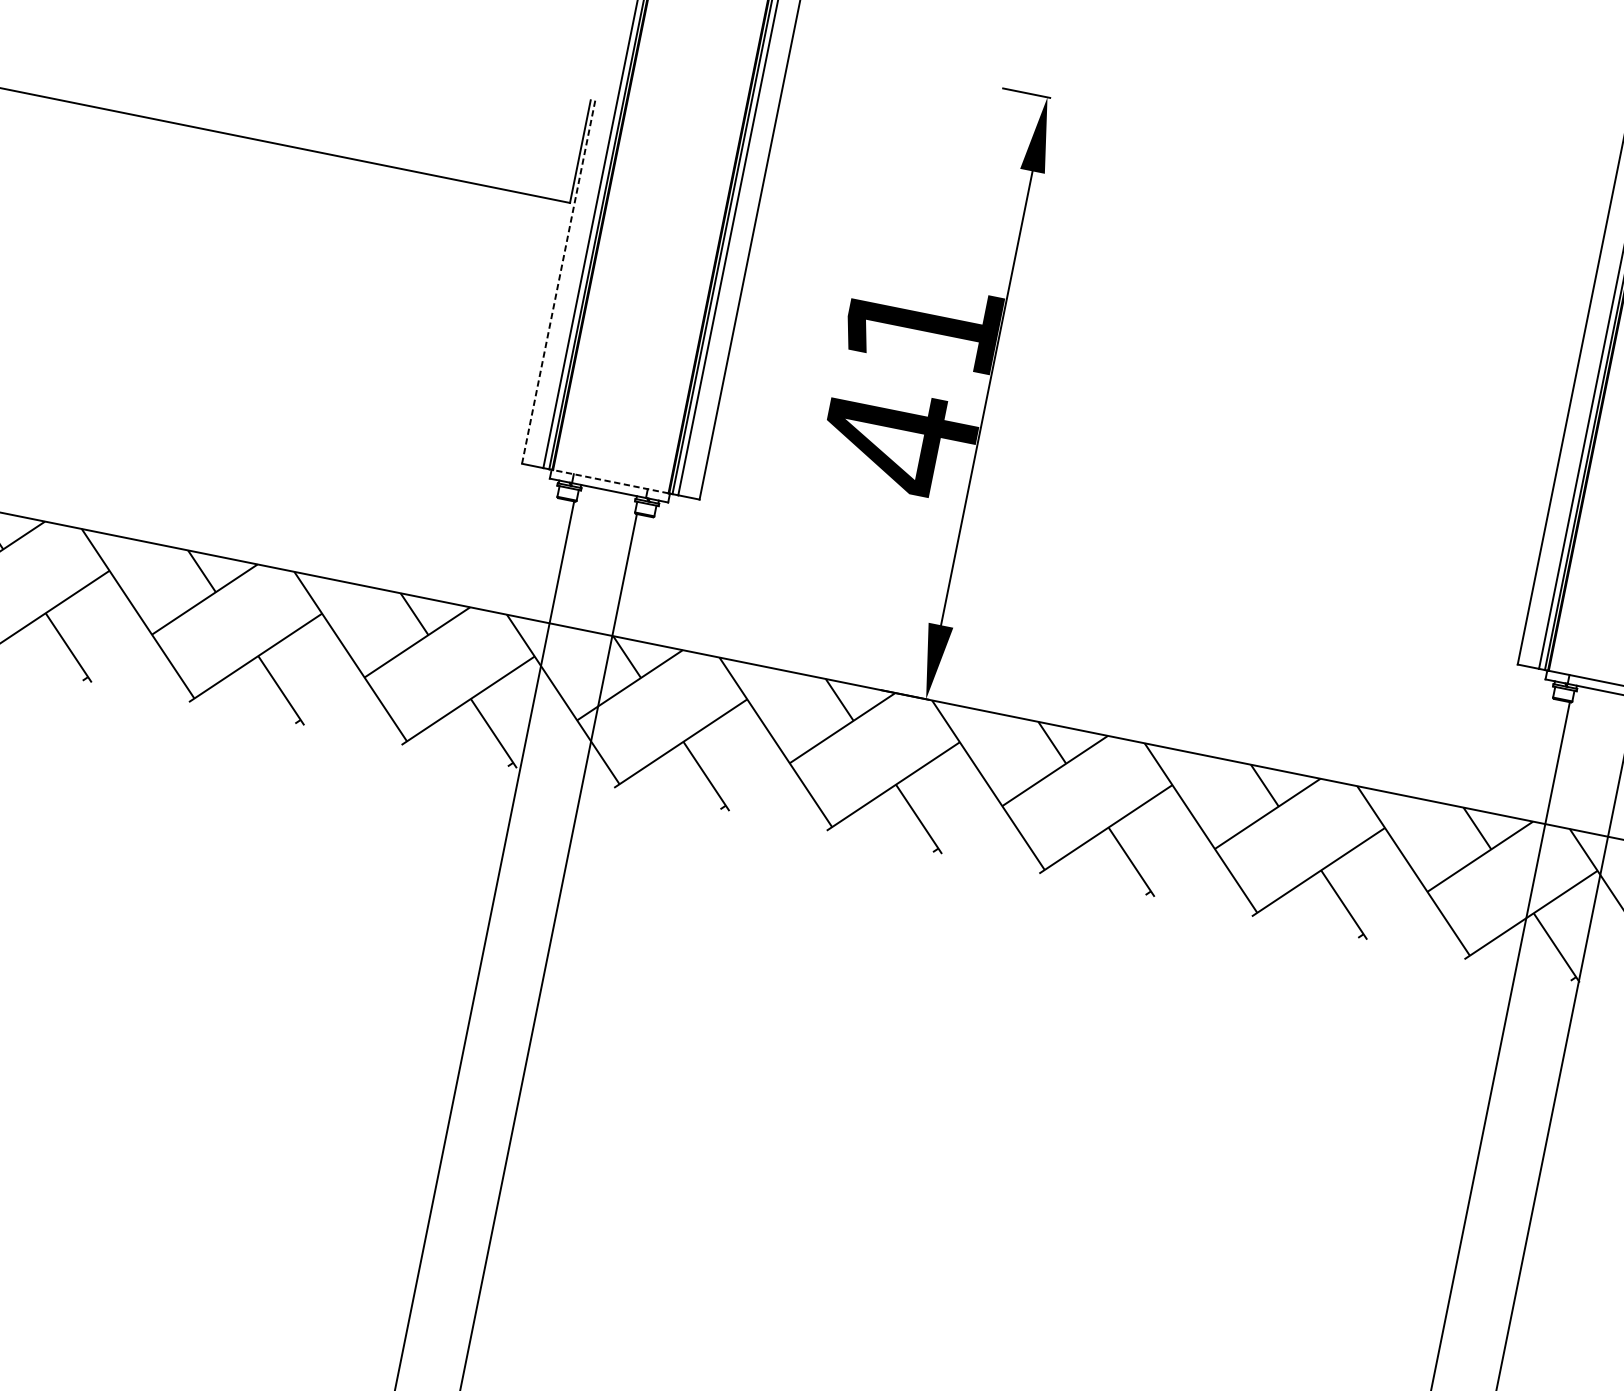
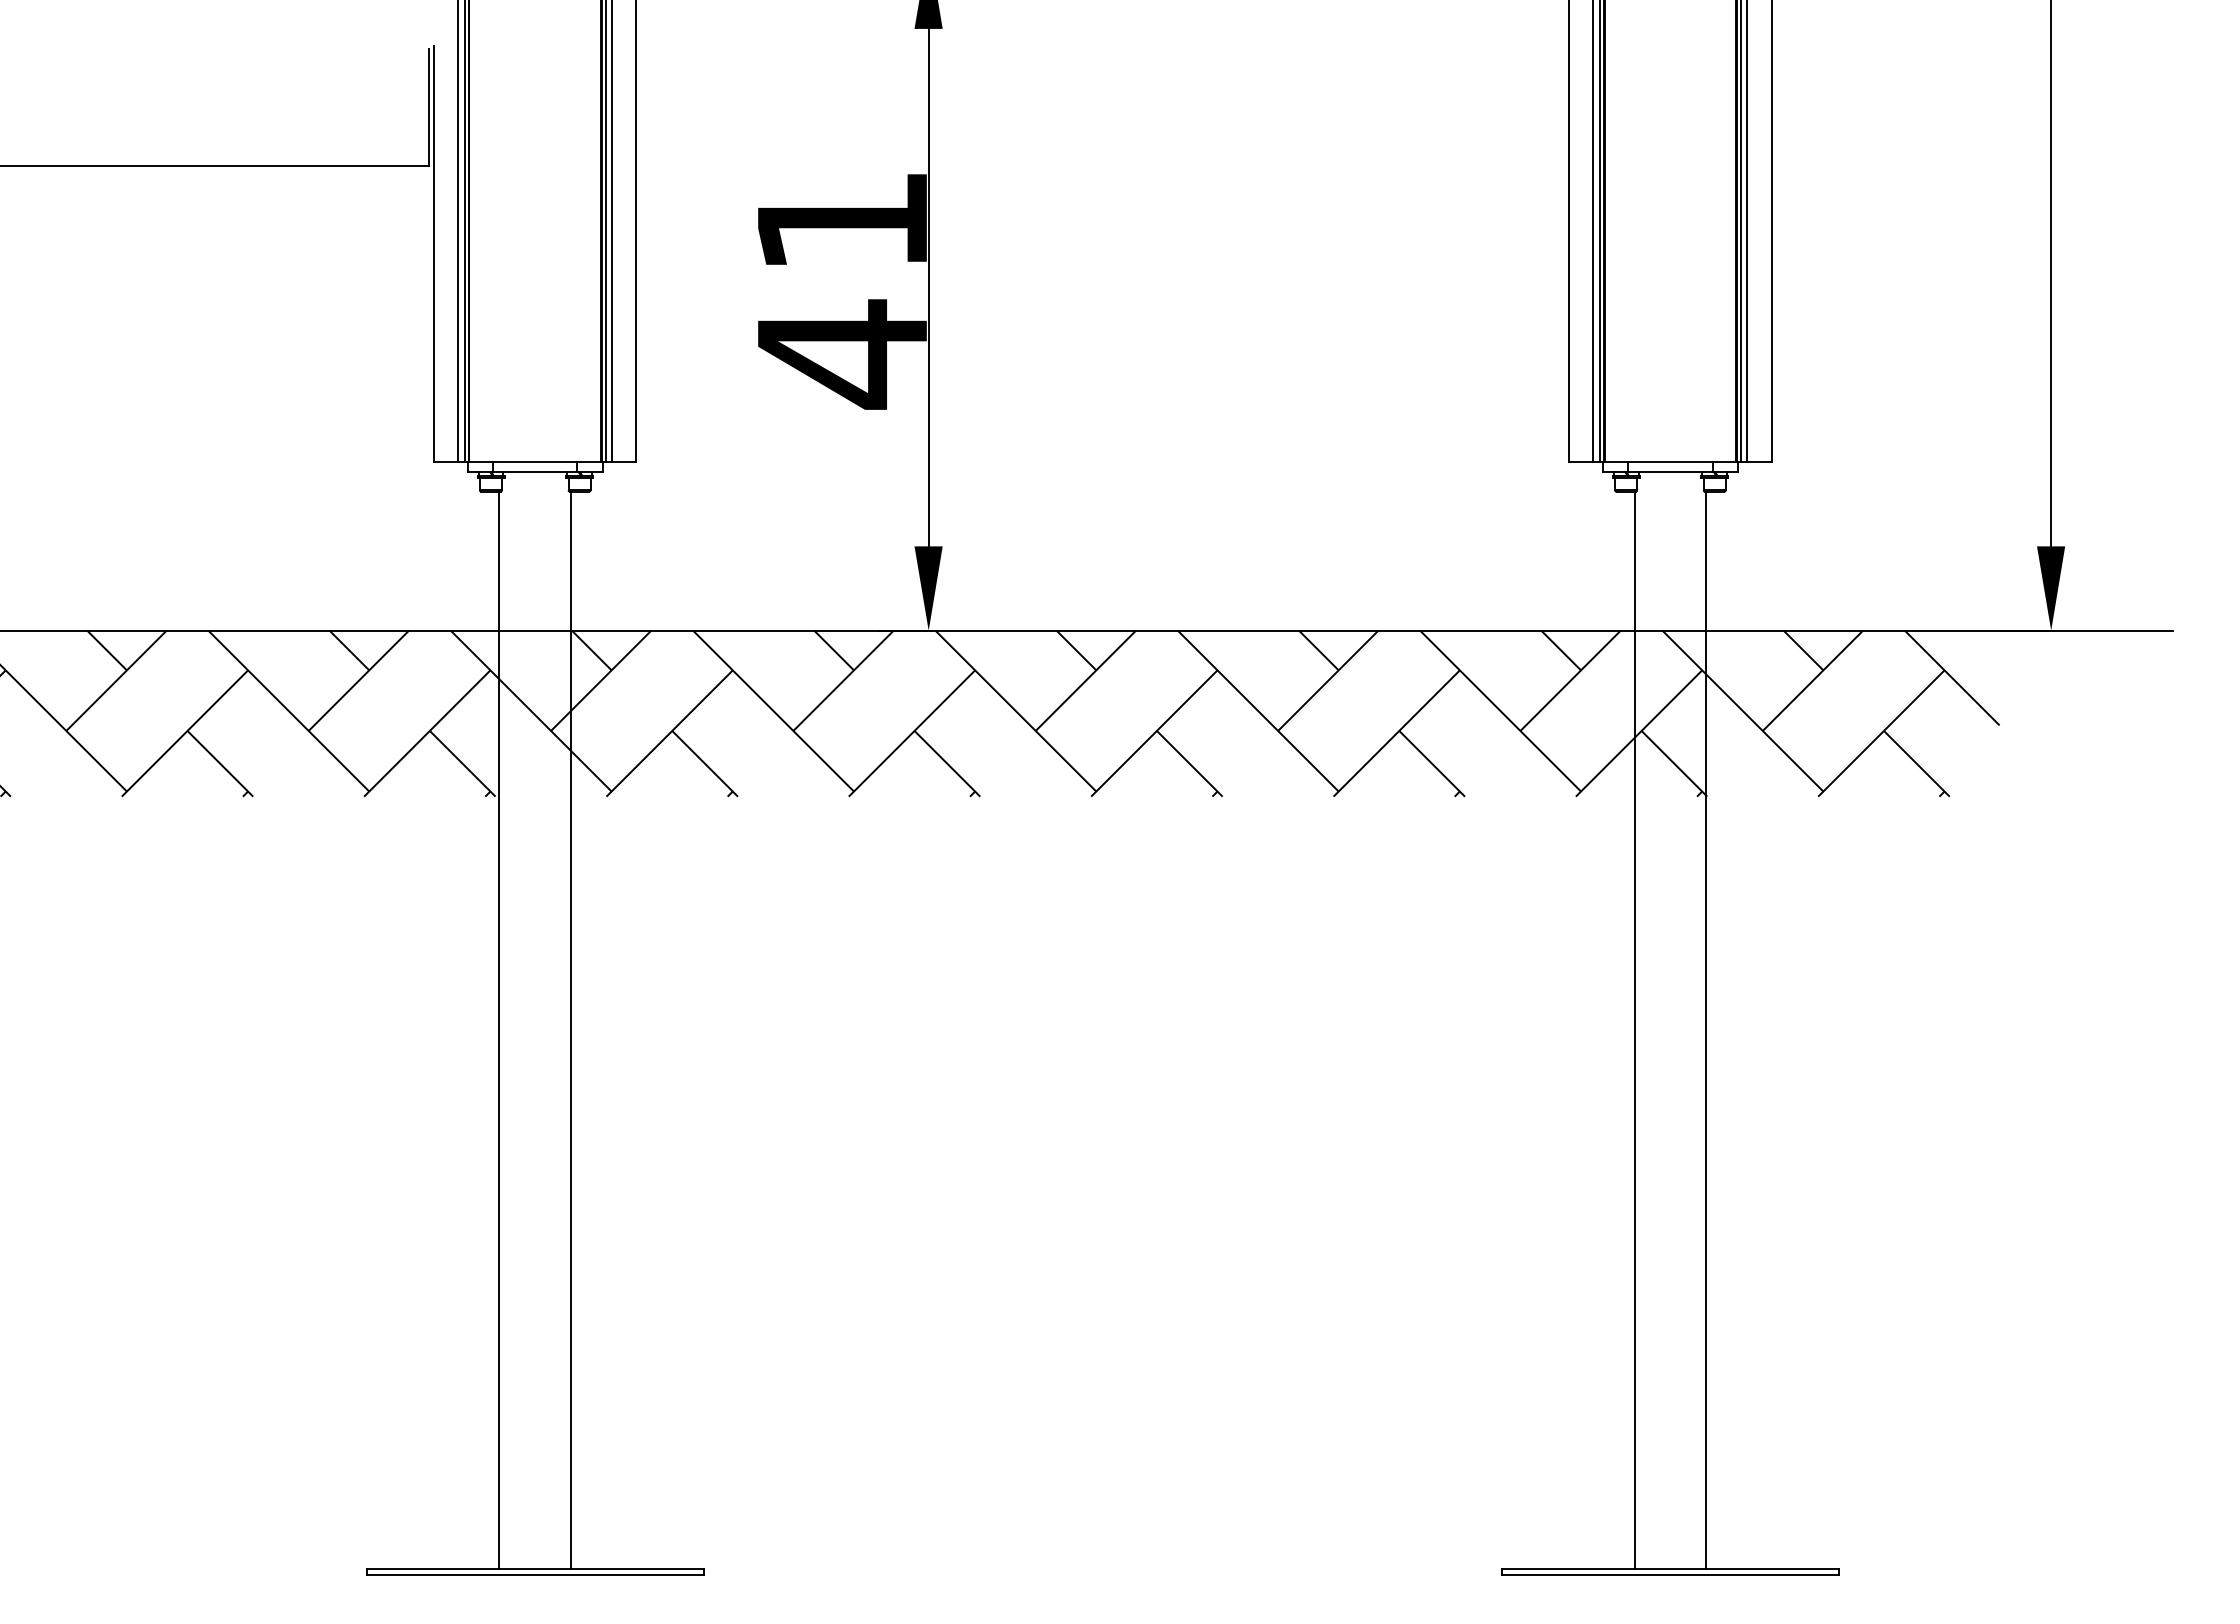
line: (558, 280) -> (433, 253), dashed -> solid
line: (611, 482) -> (535, 462), dashed -> solid

